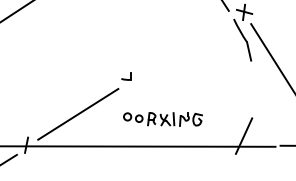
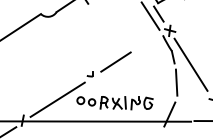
line: (163, 57) -> (115, 61), added
line: (253, 88) -> (176, 82), added
part: (162, 119) -> (114, 103), size x1.43

